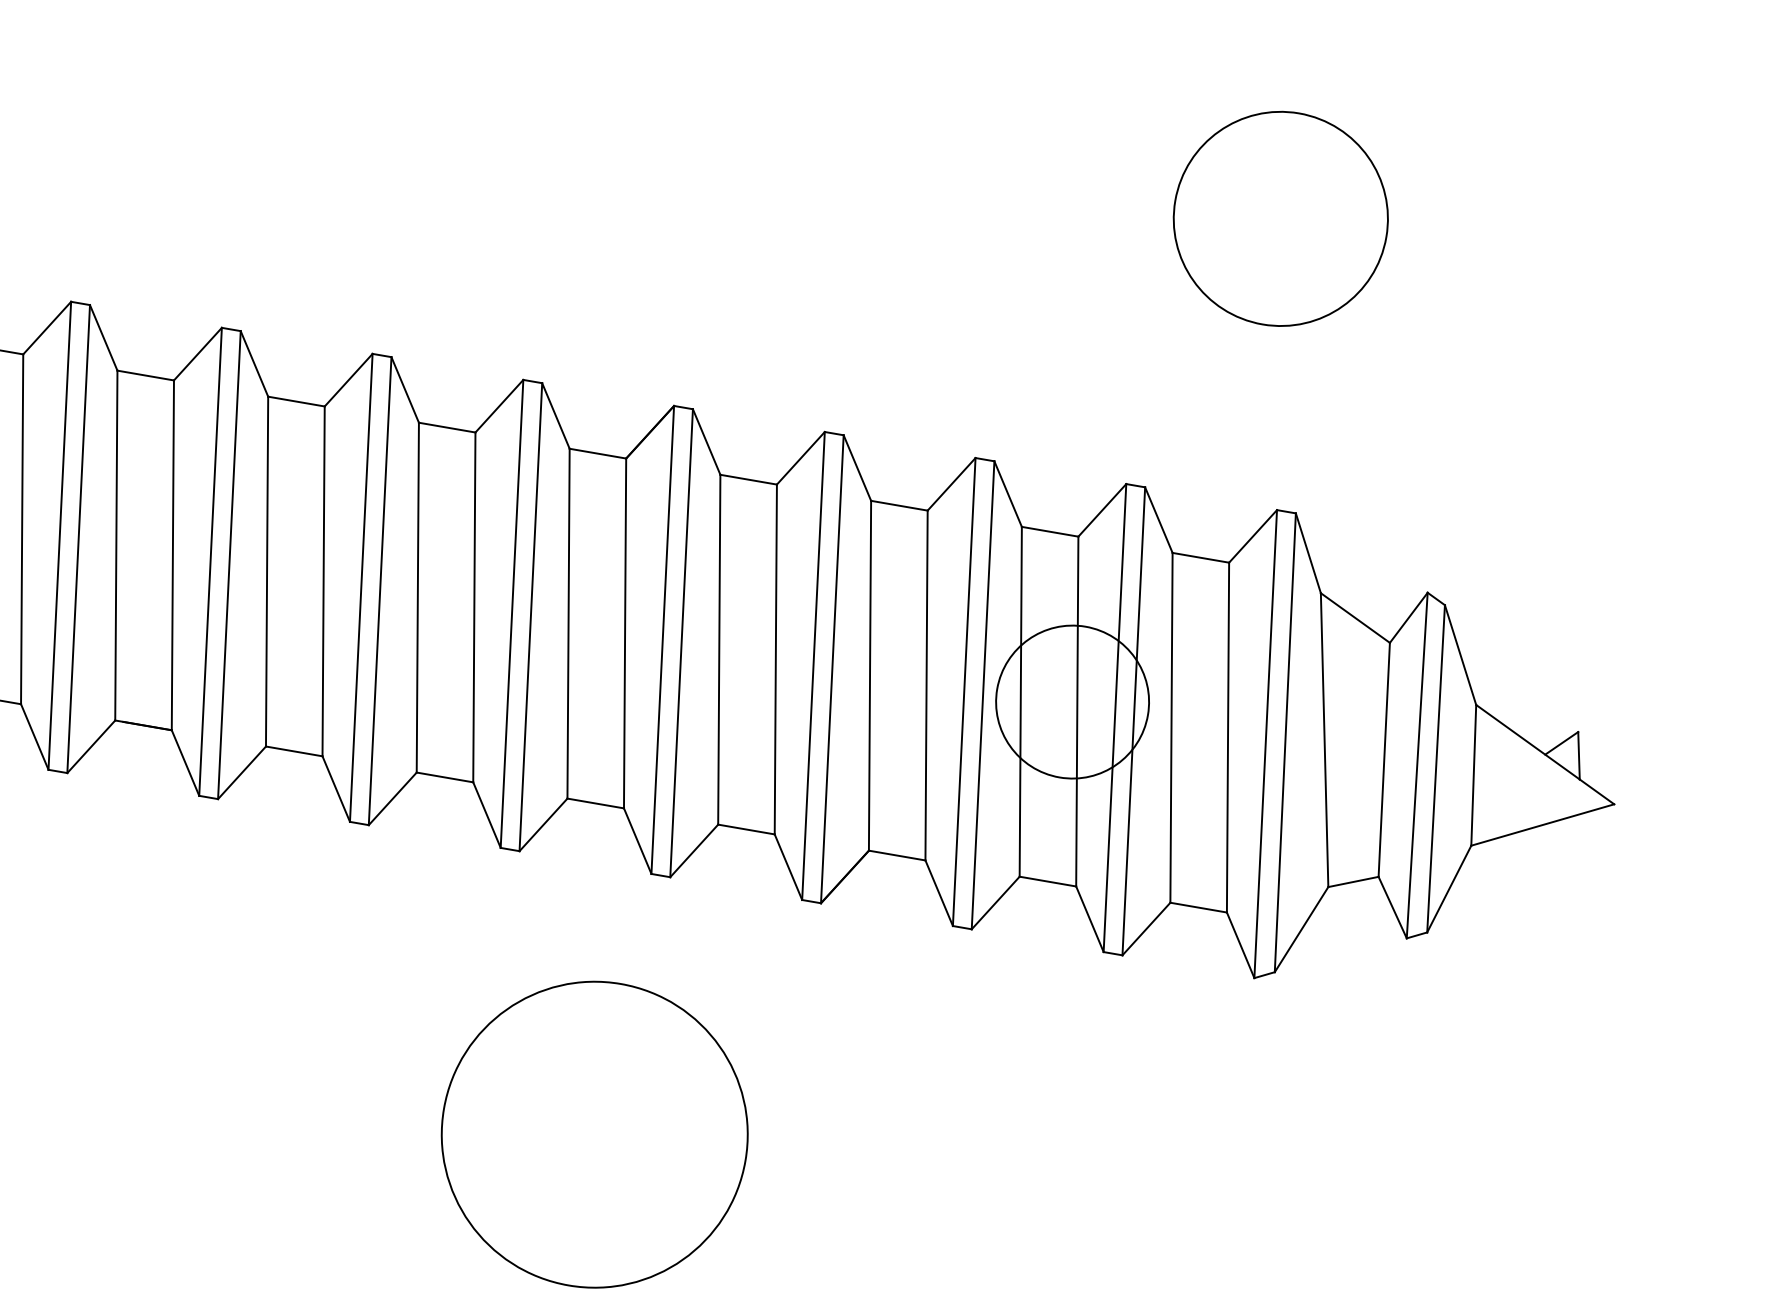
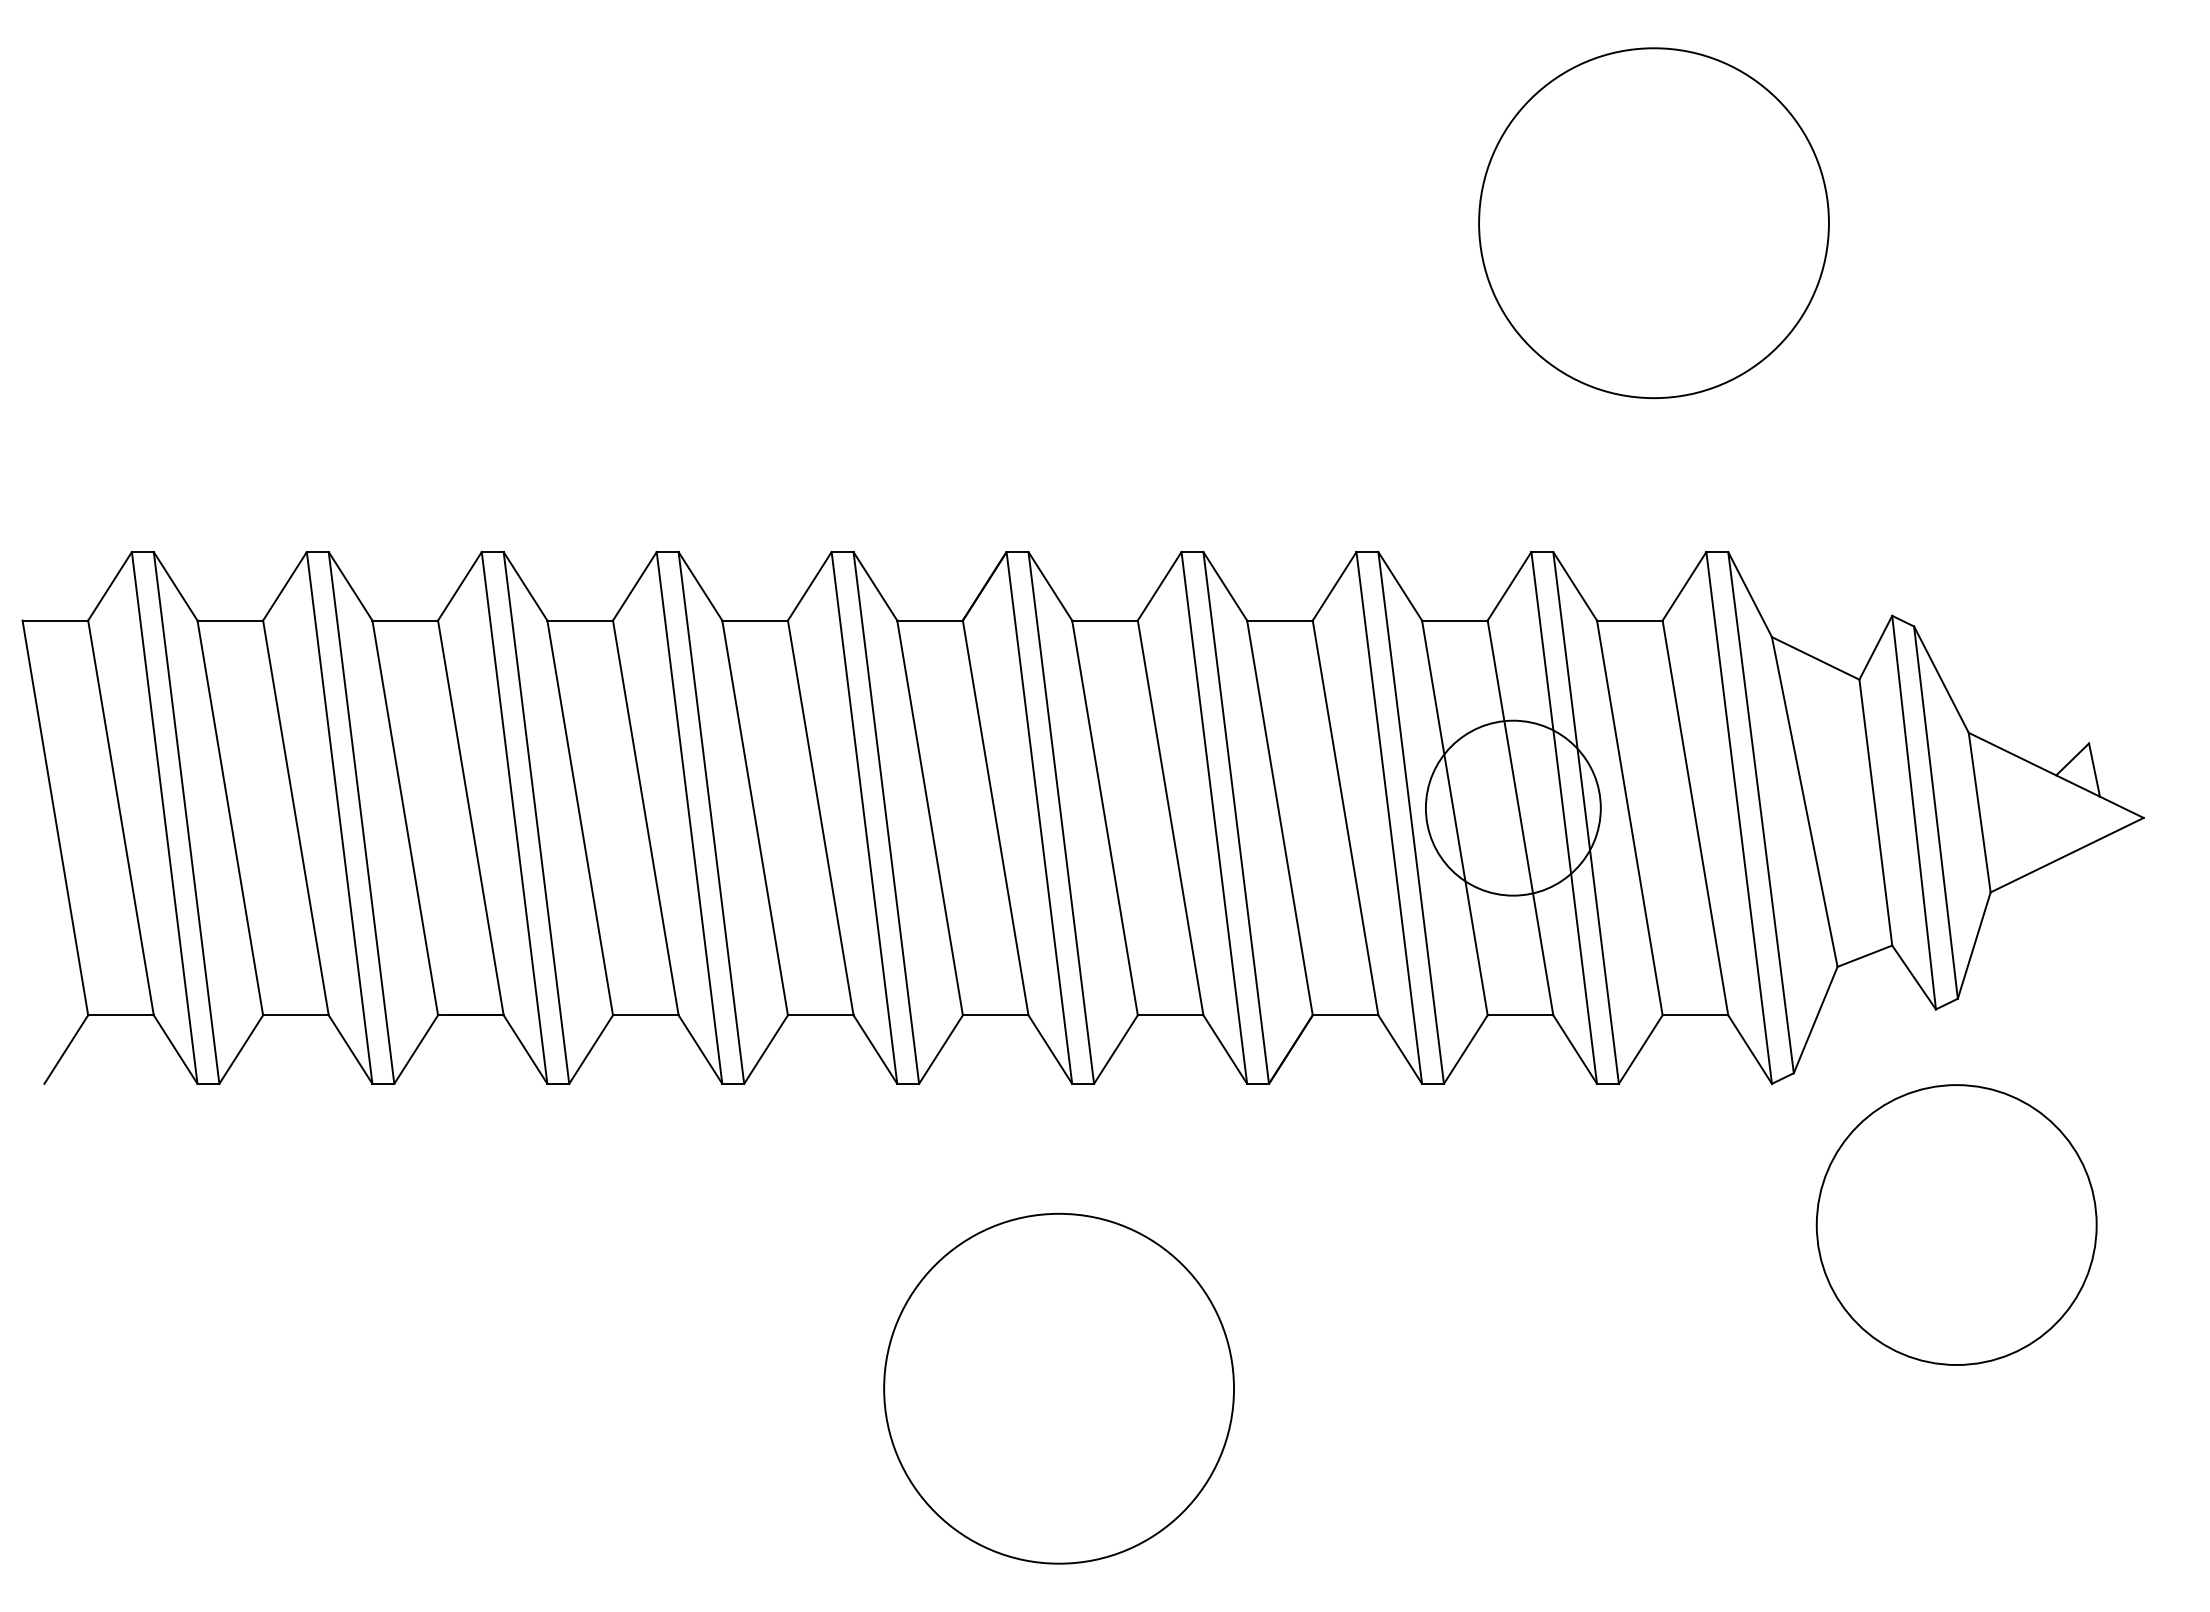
circle: (1280, 218) -> (1653, 222), size x1.43
circle: (1392, 1126) -> (1956, 1224), added

